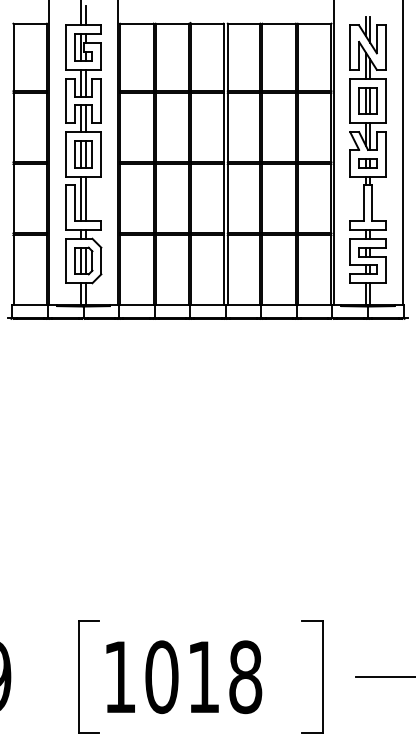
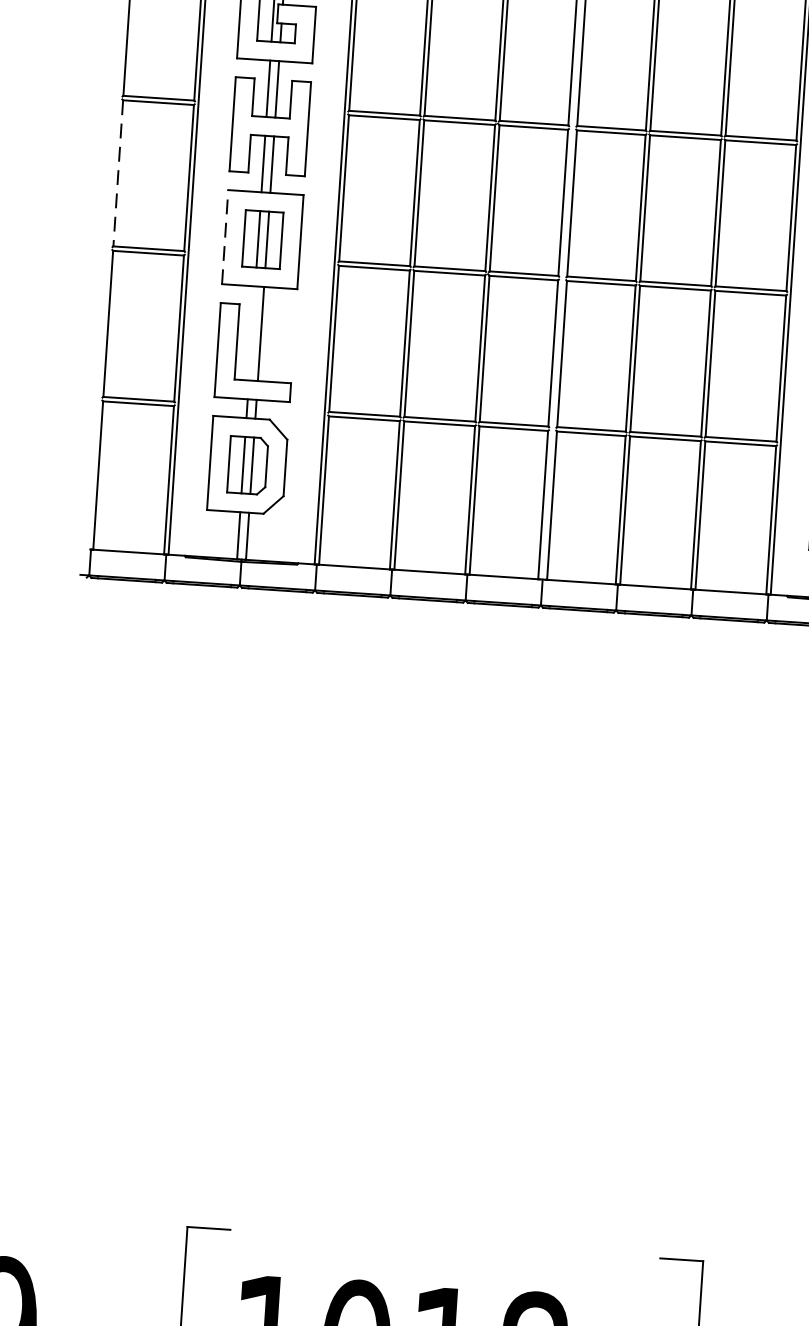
line: (13, 127) -> (118, 172), solid -> dashed
line: (65, 153) -> (224, 235), solid -> dashed
line: (81, 198) -> (252, 332), removed

